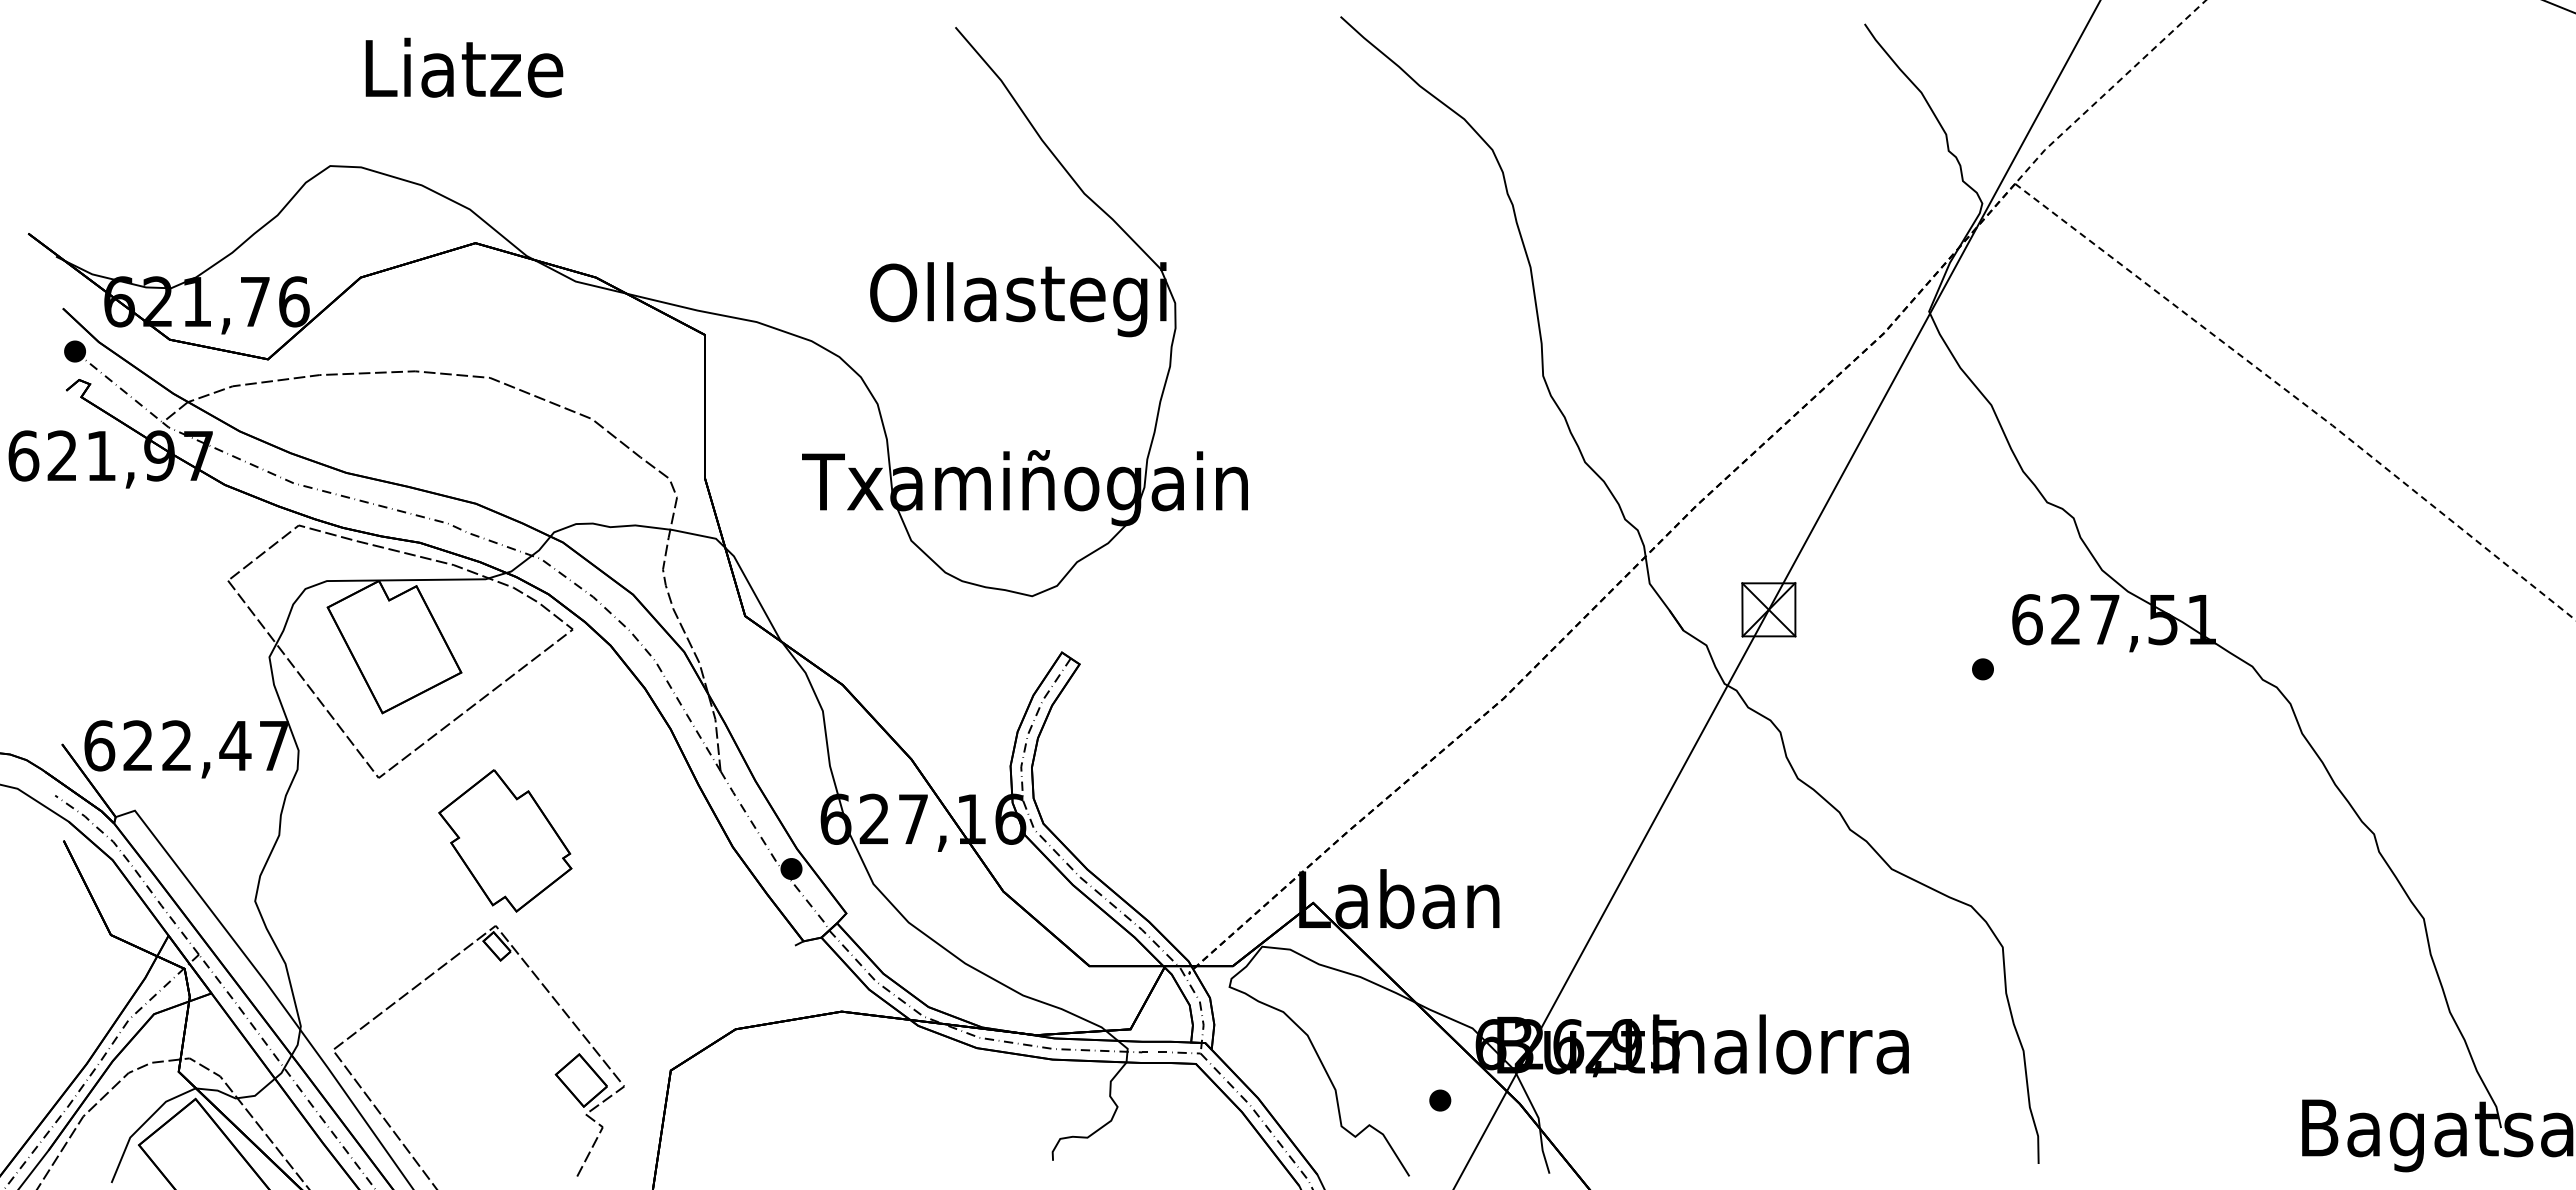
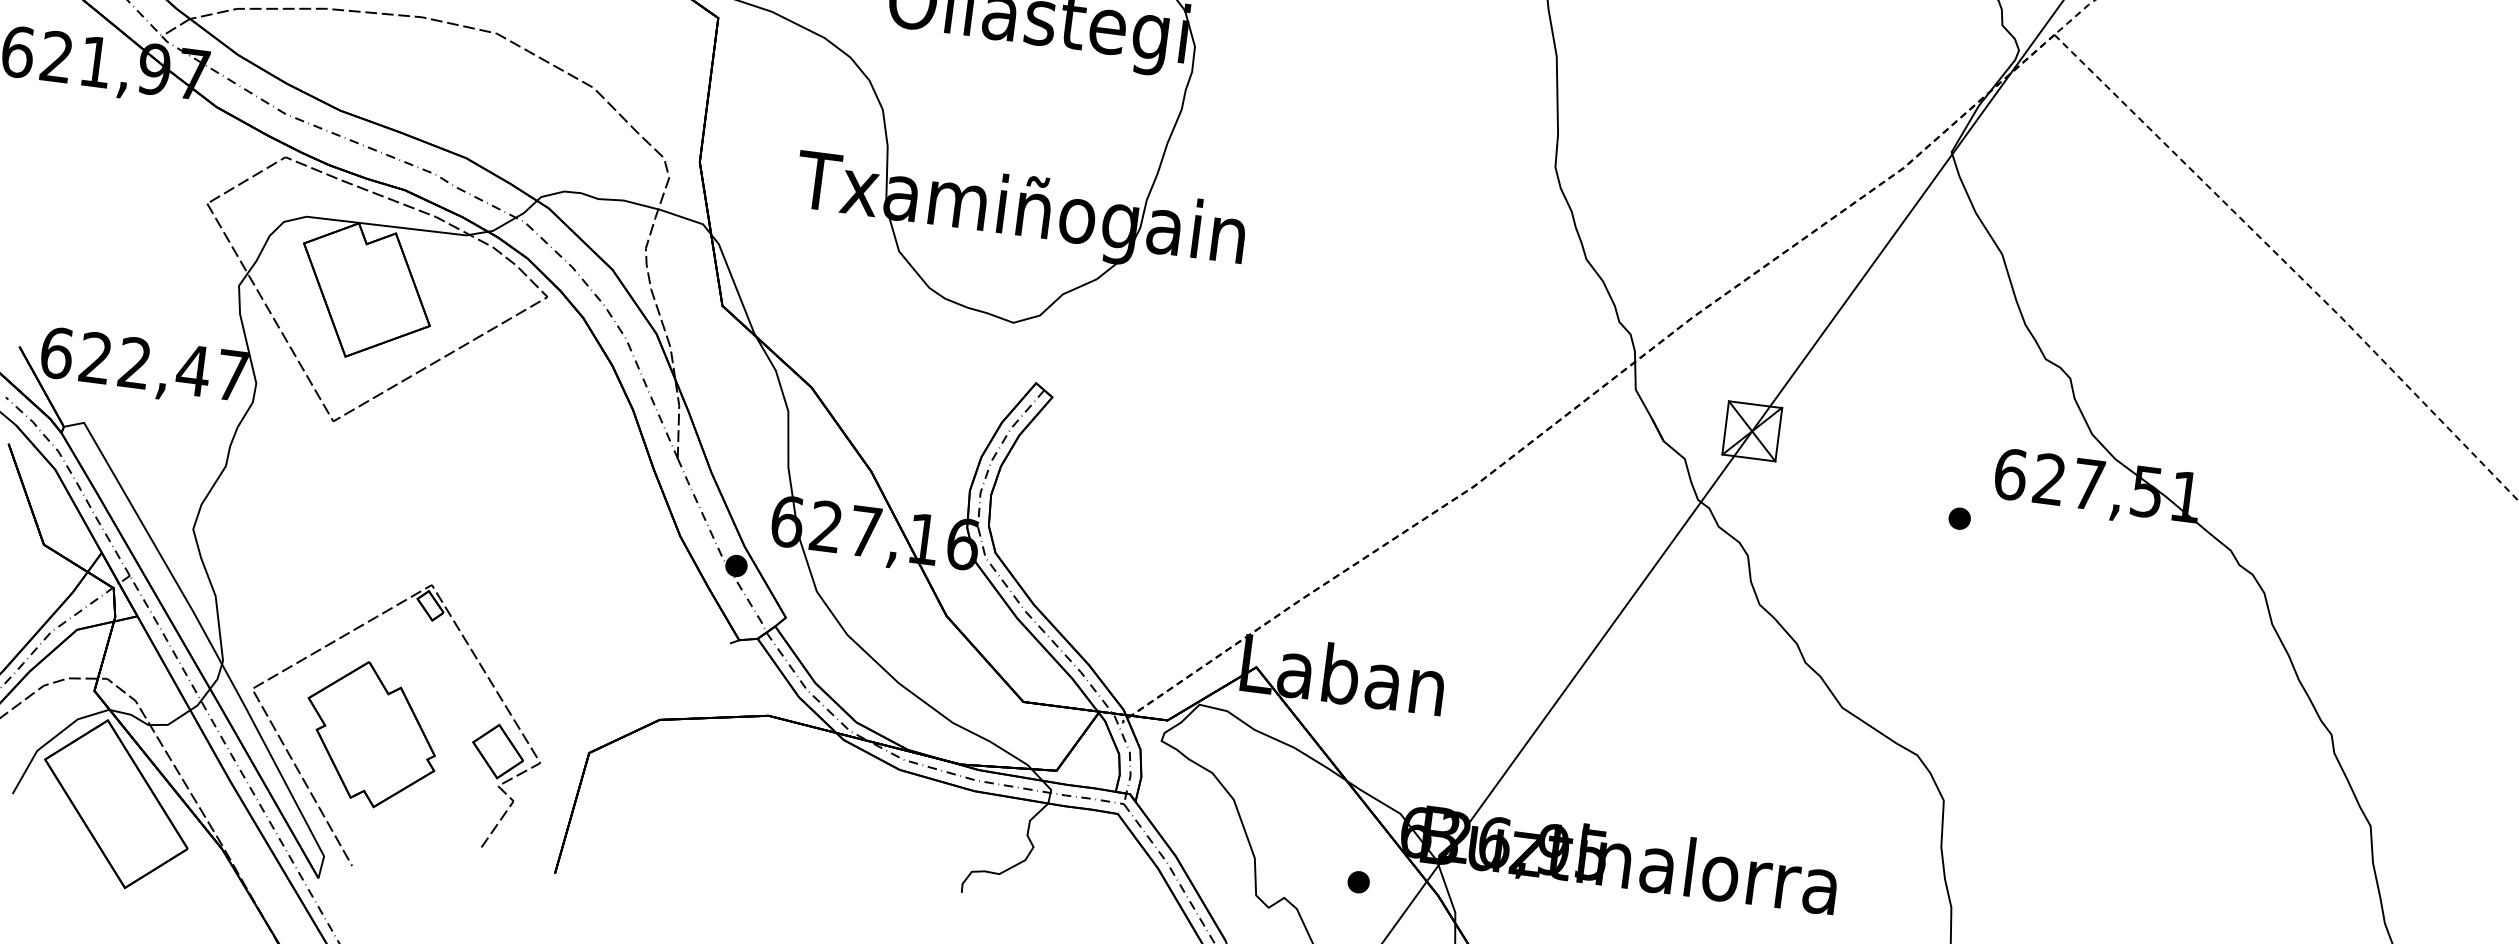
part: (505, 840) -> (371, 734), moved

